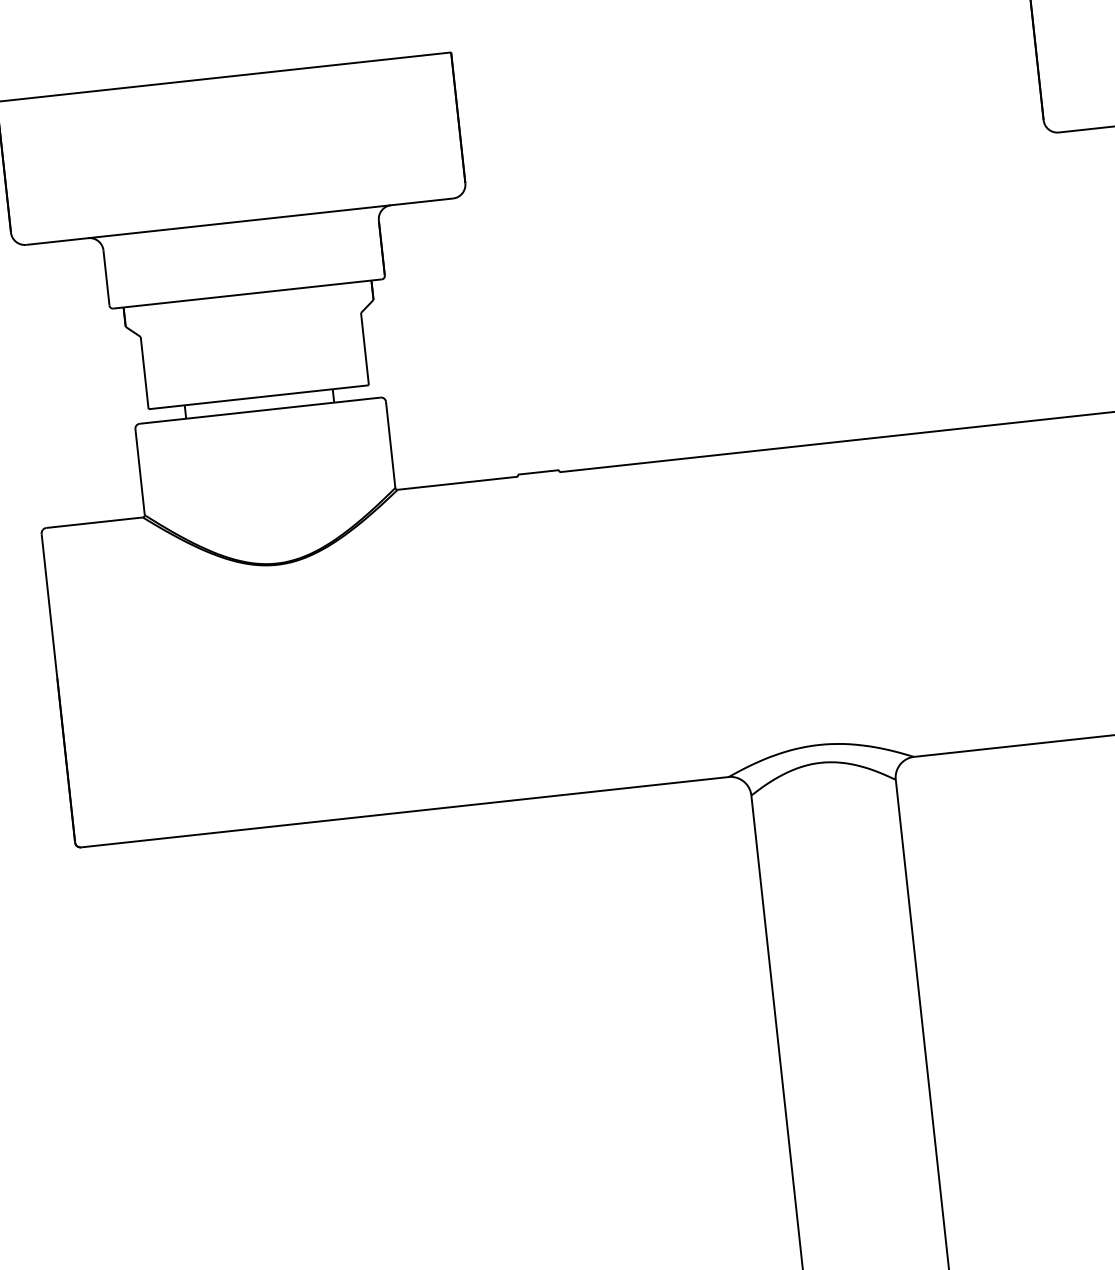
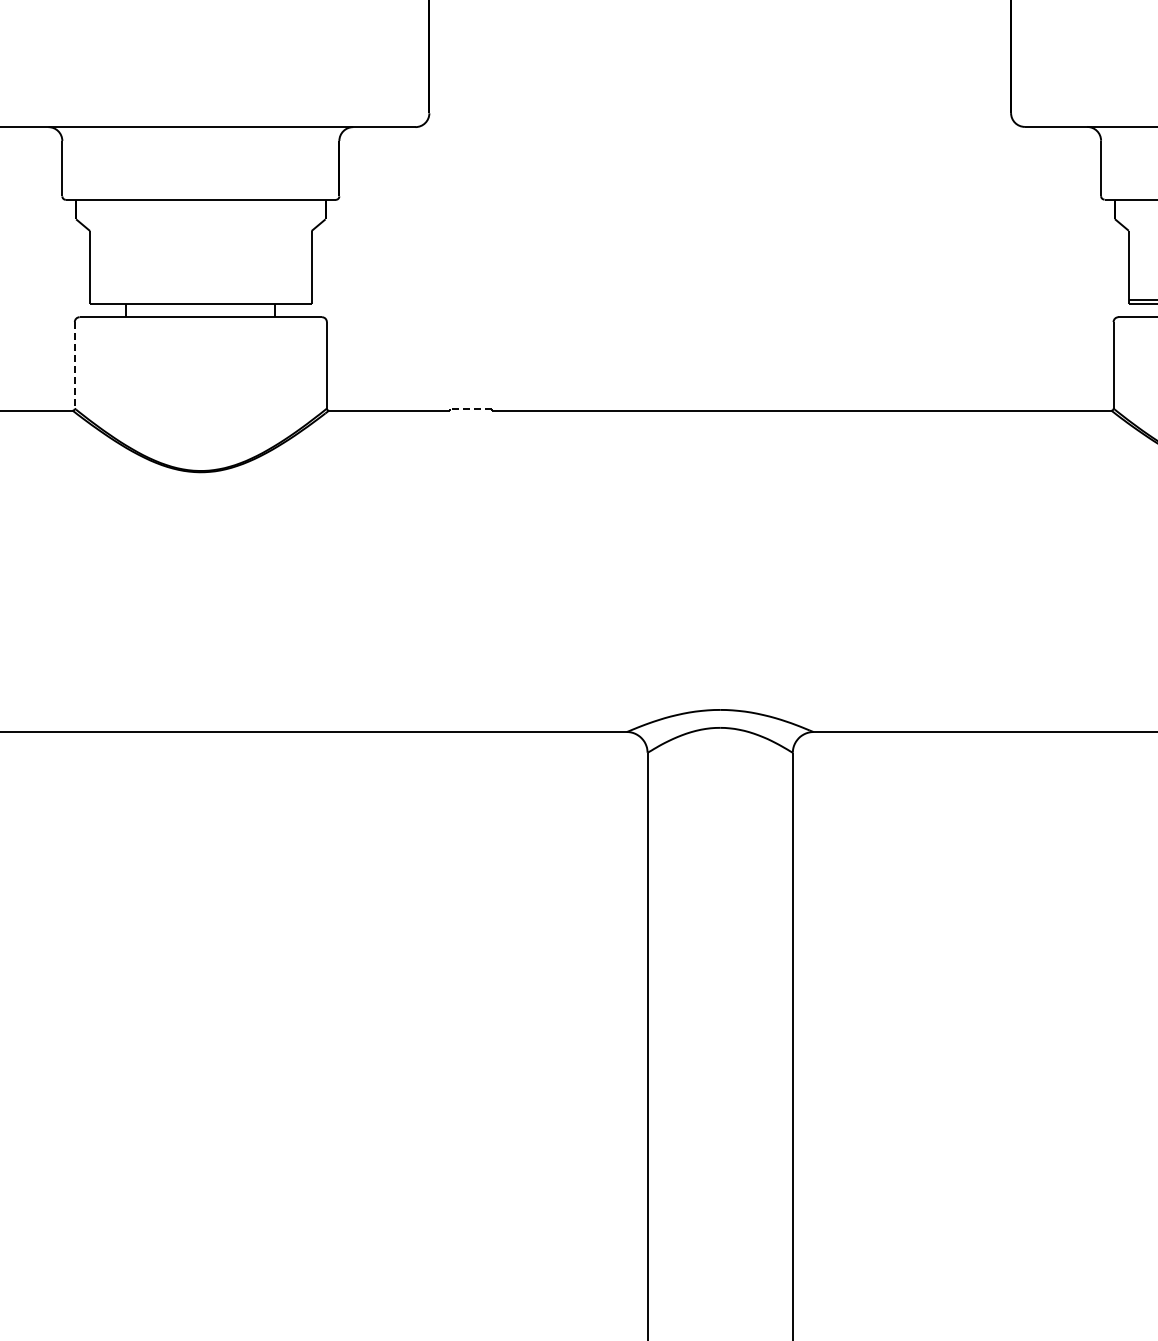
line: (139, 472) -> (74, 365), solid -> dashed
line: (538, 472) -> (470, 408), solid -> dashed

